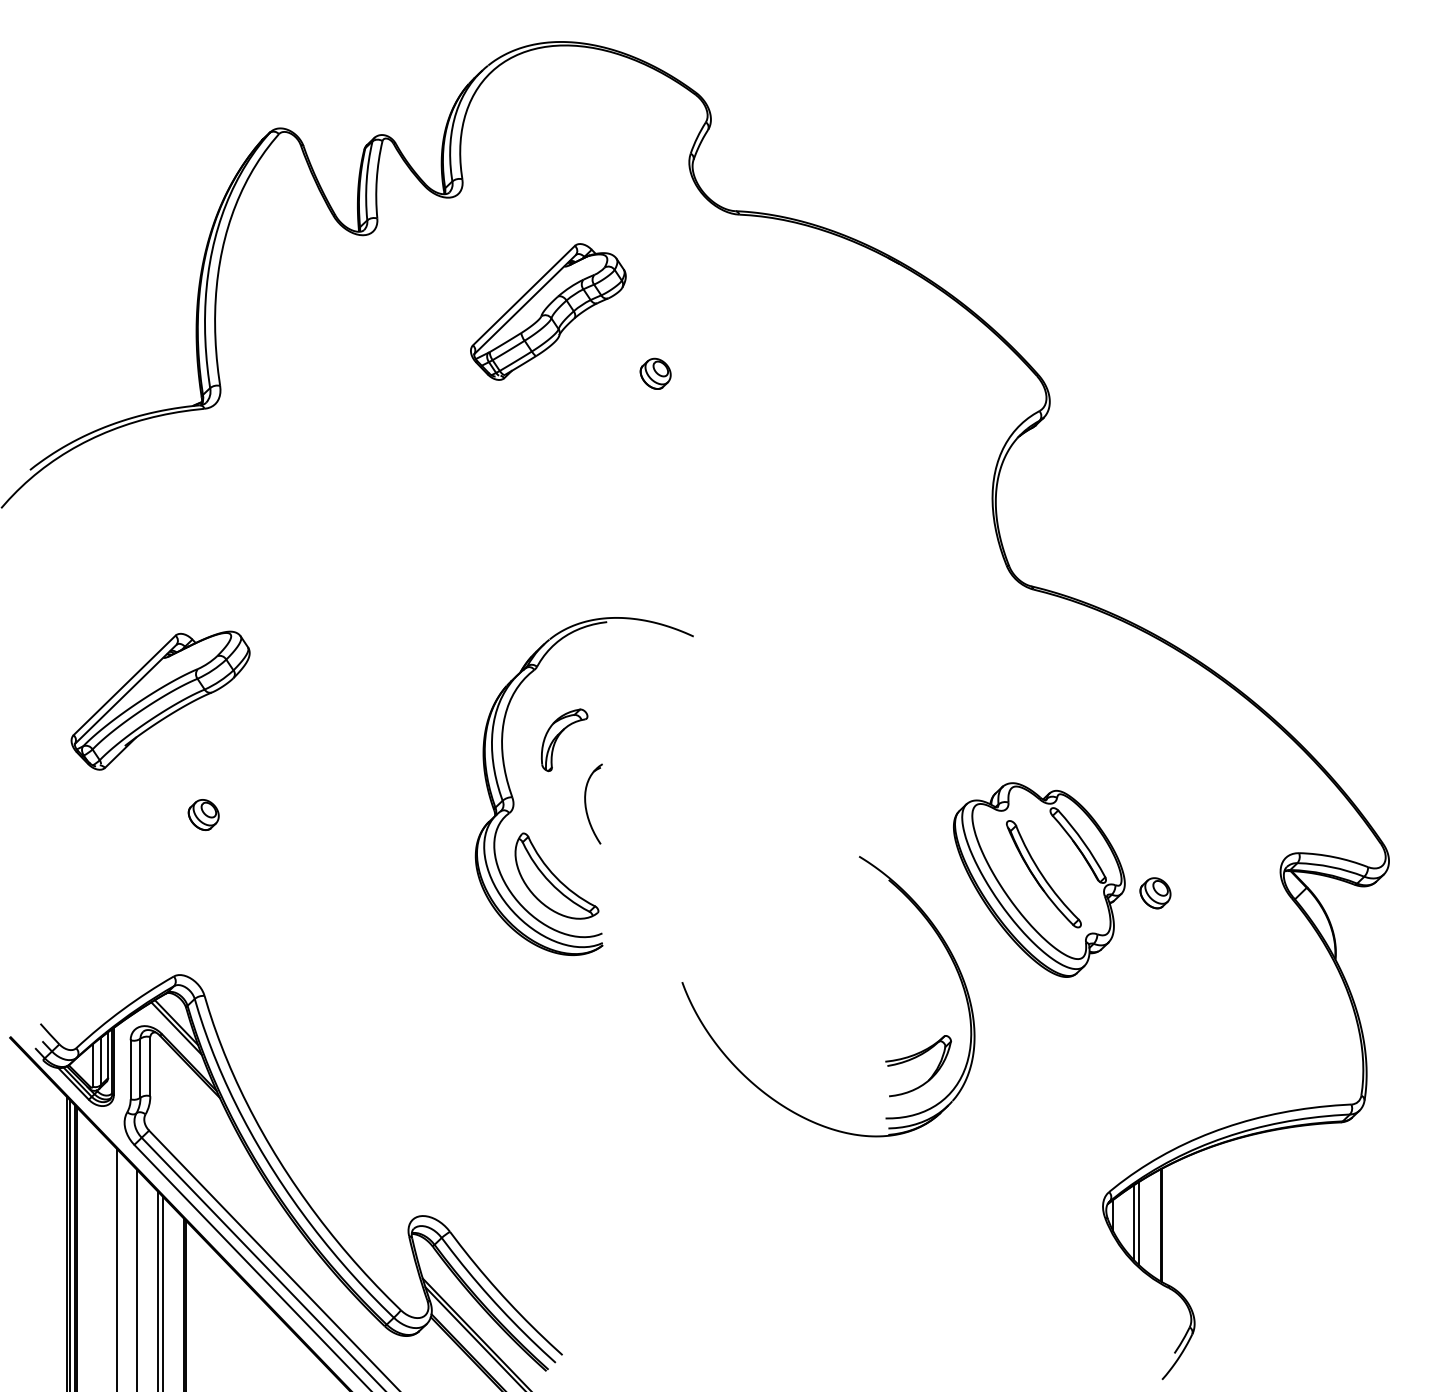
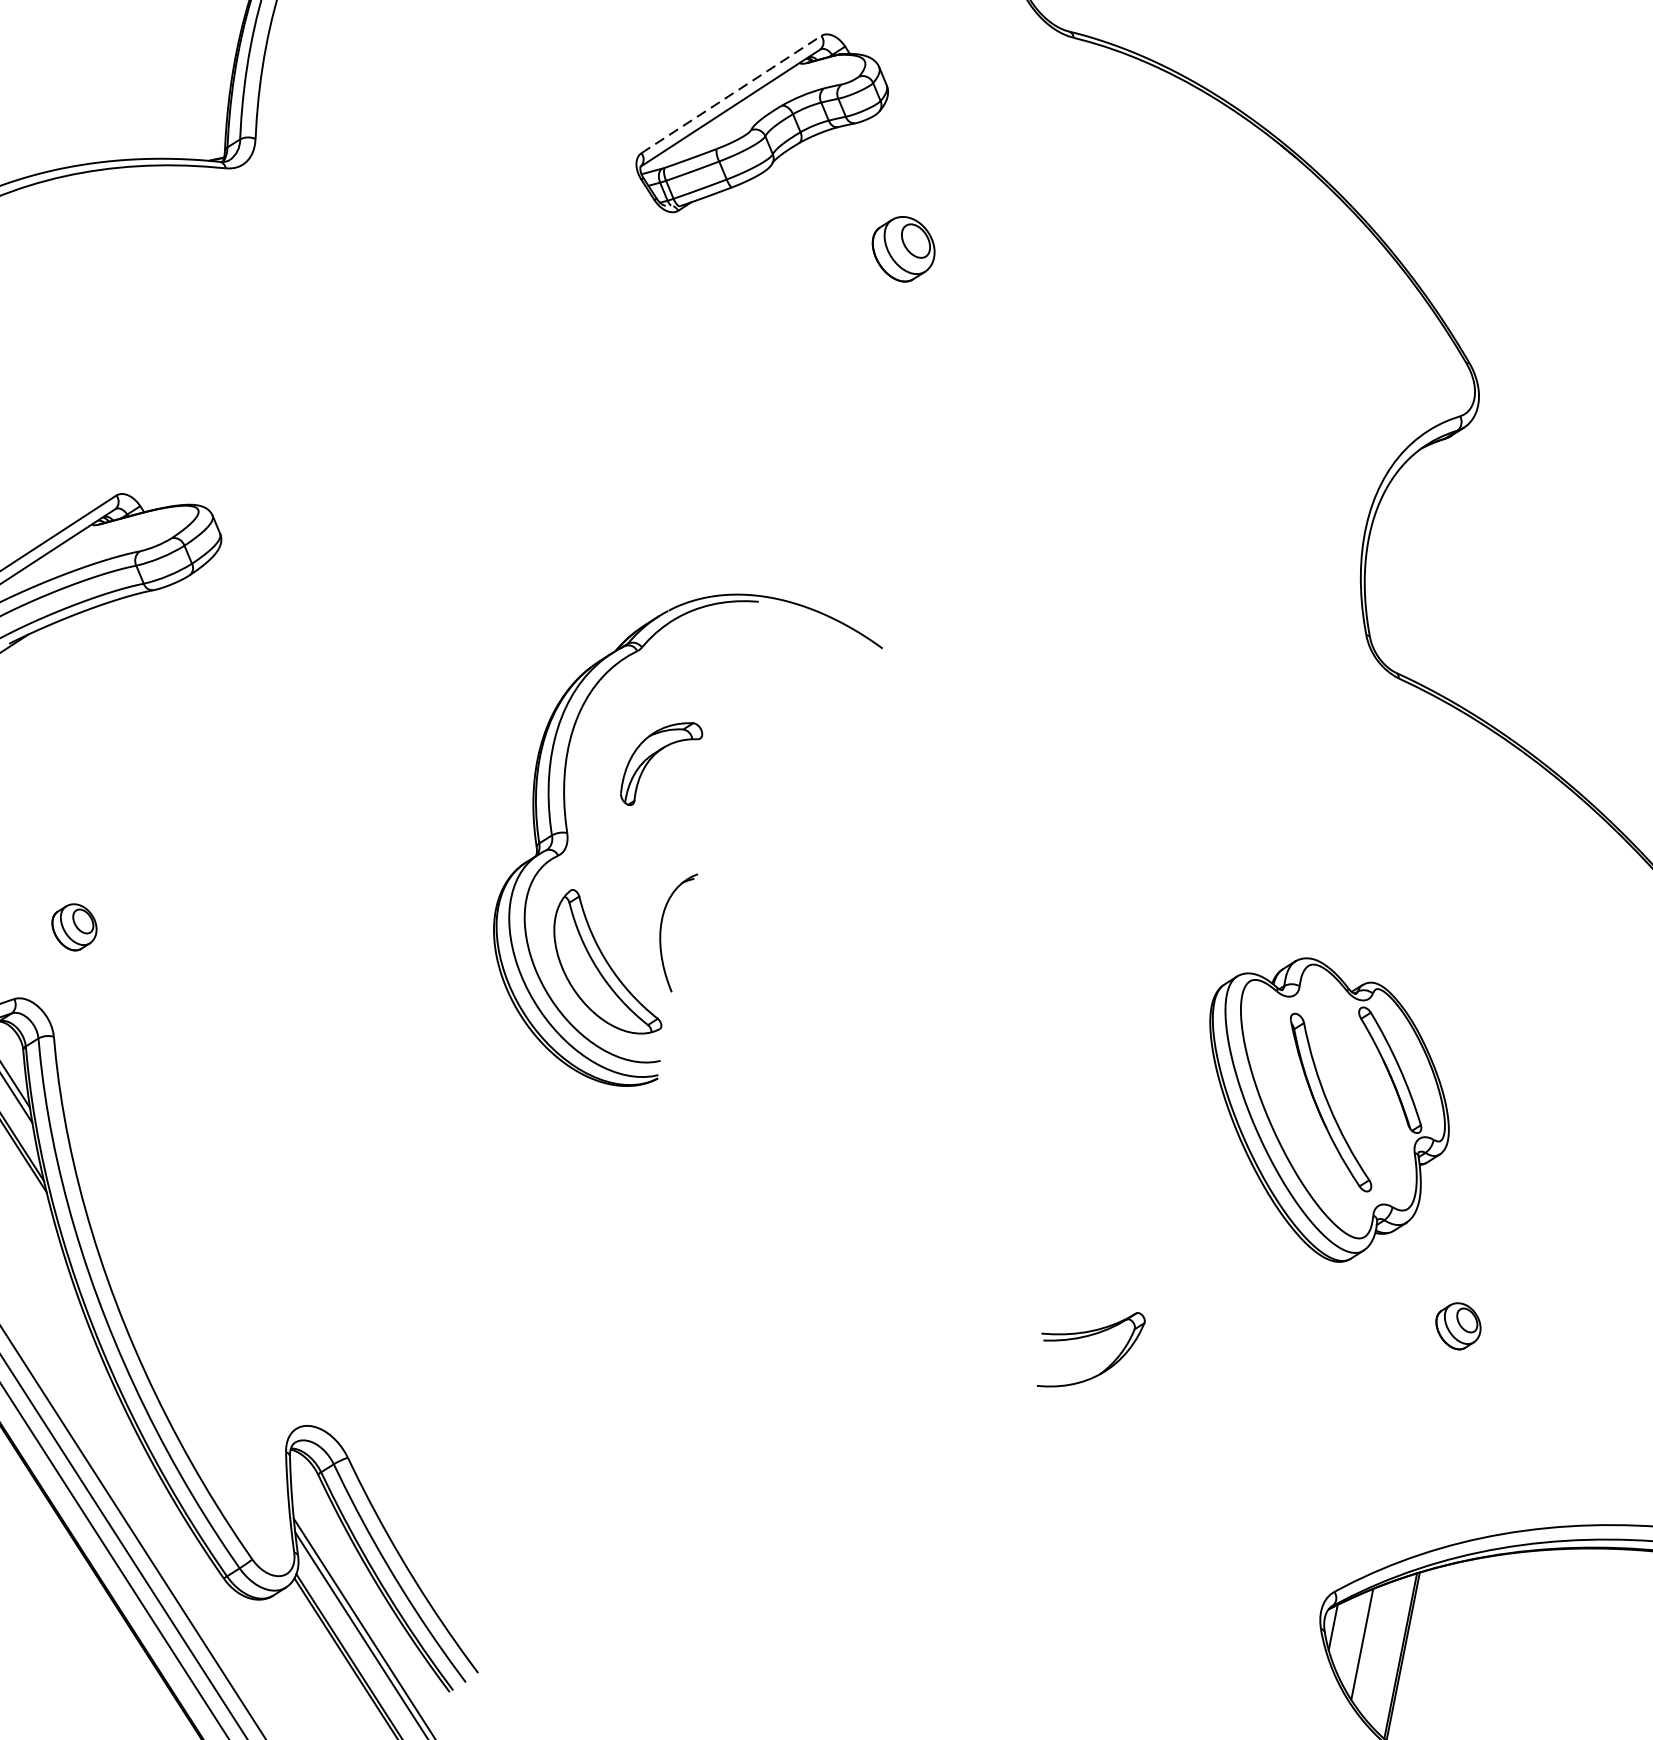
line: (524, 295) -> (732, 94), solid -> dashed
part: (655, 373) -> (903, 248), size x1.4
part: (586, 803) -> (662, 927), moved
part: (203, 814) -> (74, 926), moved
part: (1155, 893) -> (1458, 1326), moved
part: (750, 1079) -> (836, 1320), removed
line: (1139, 1223) -> (1370, 1647), removed

